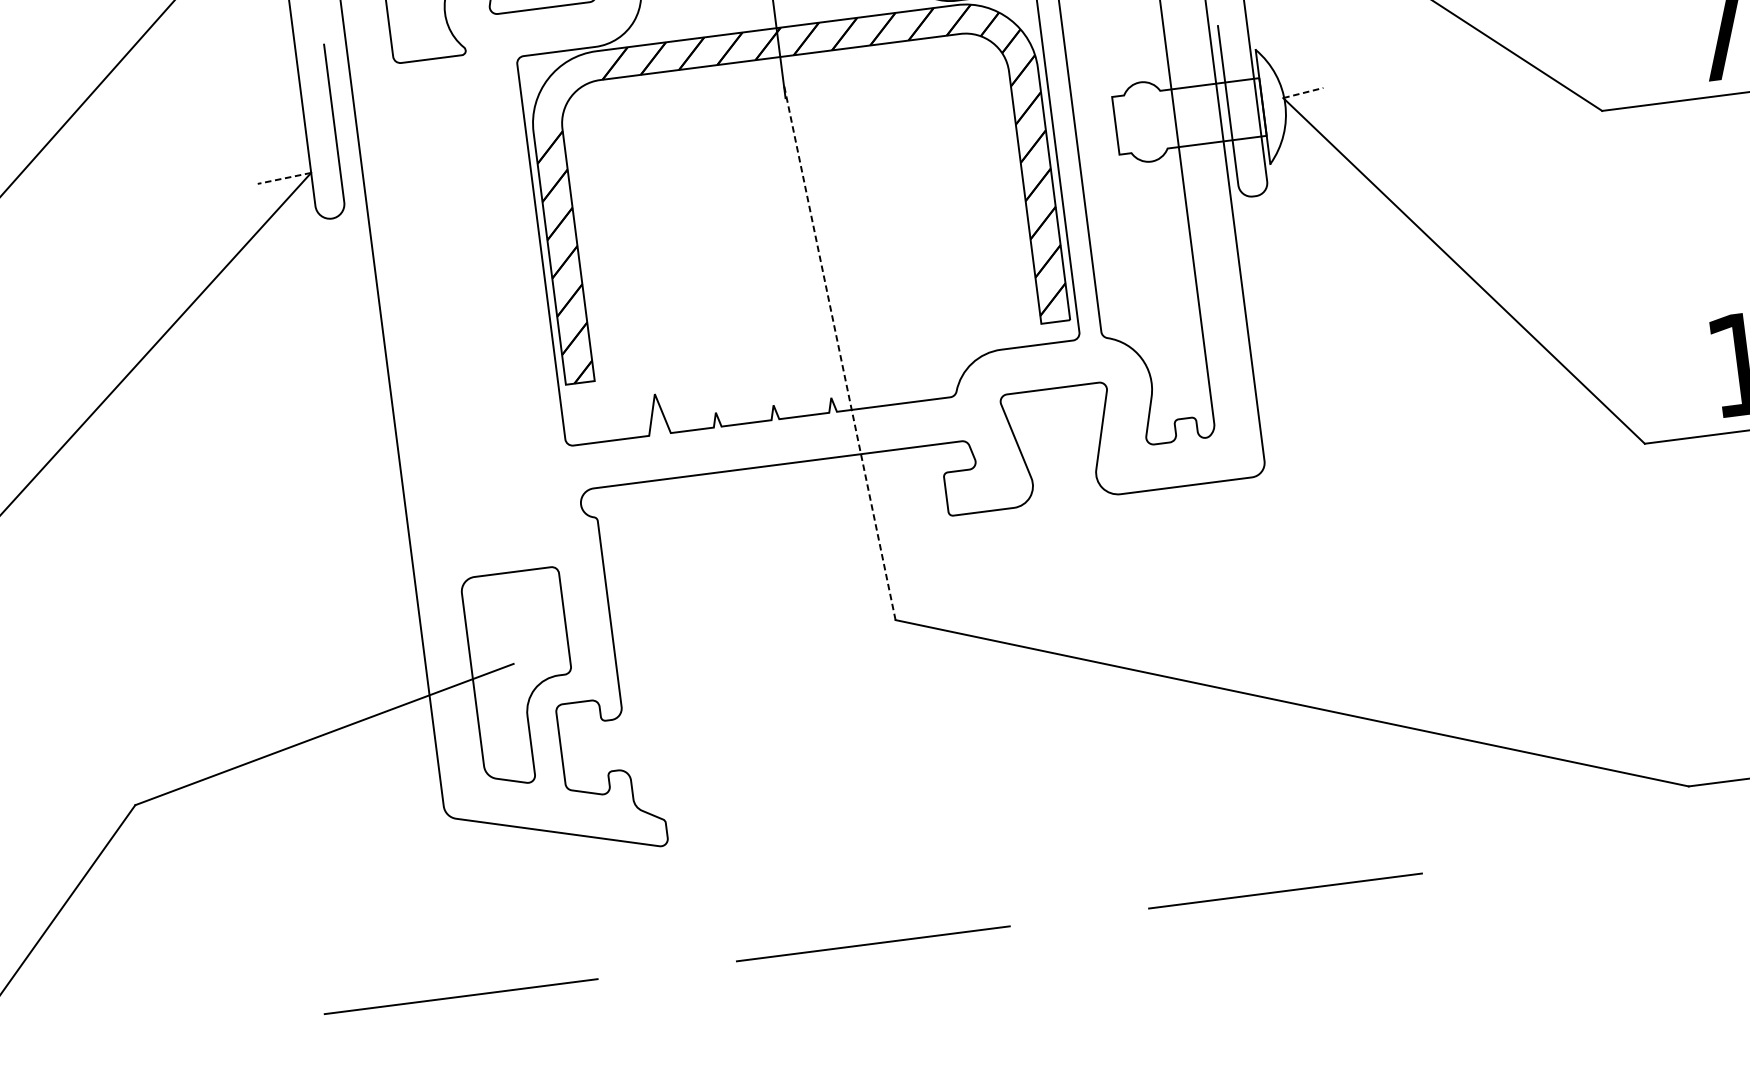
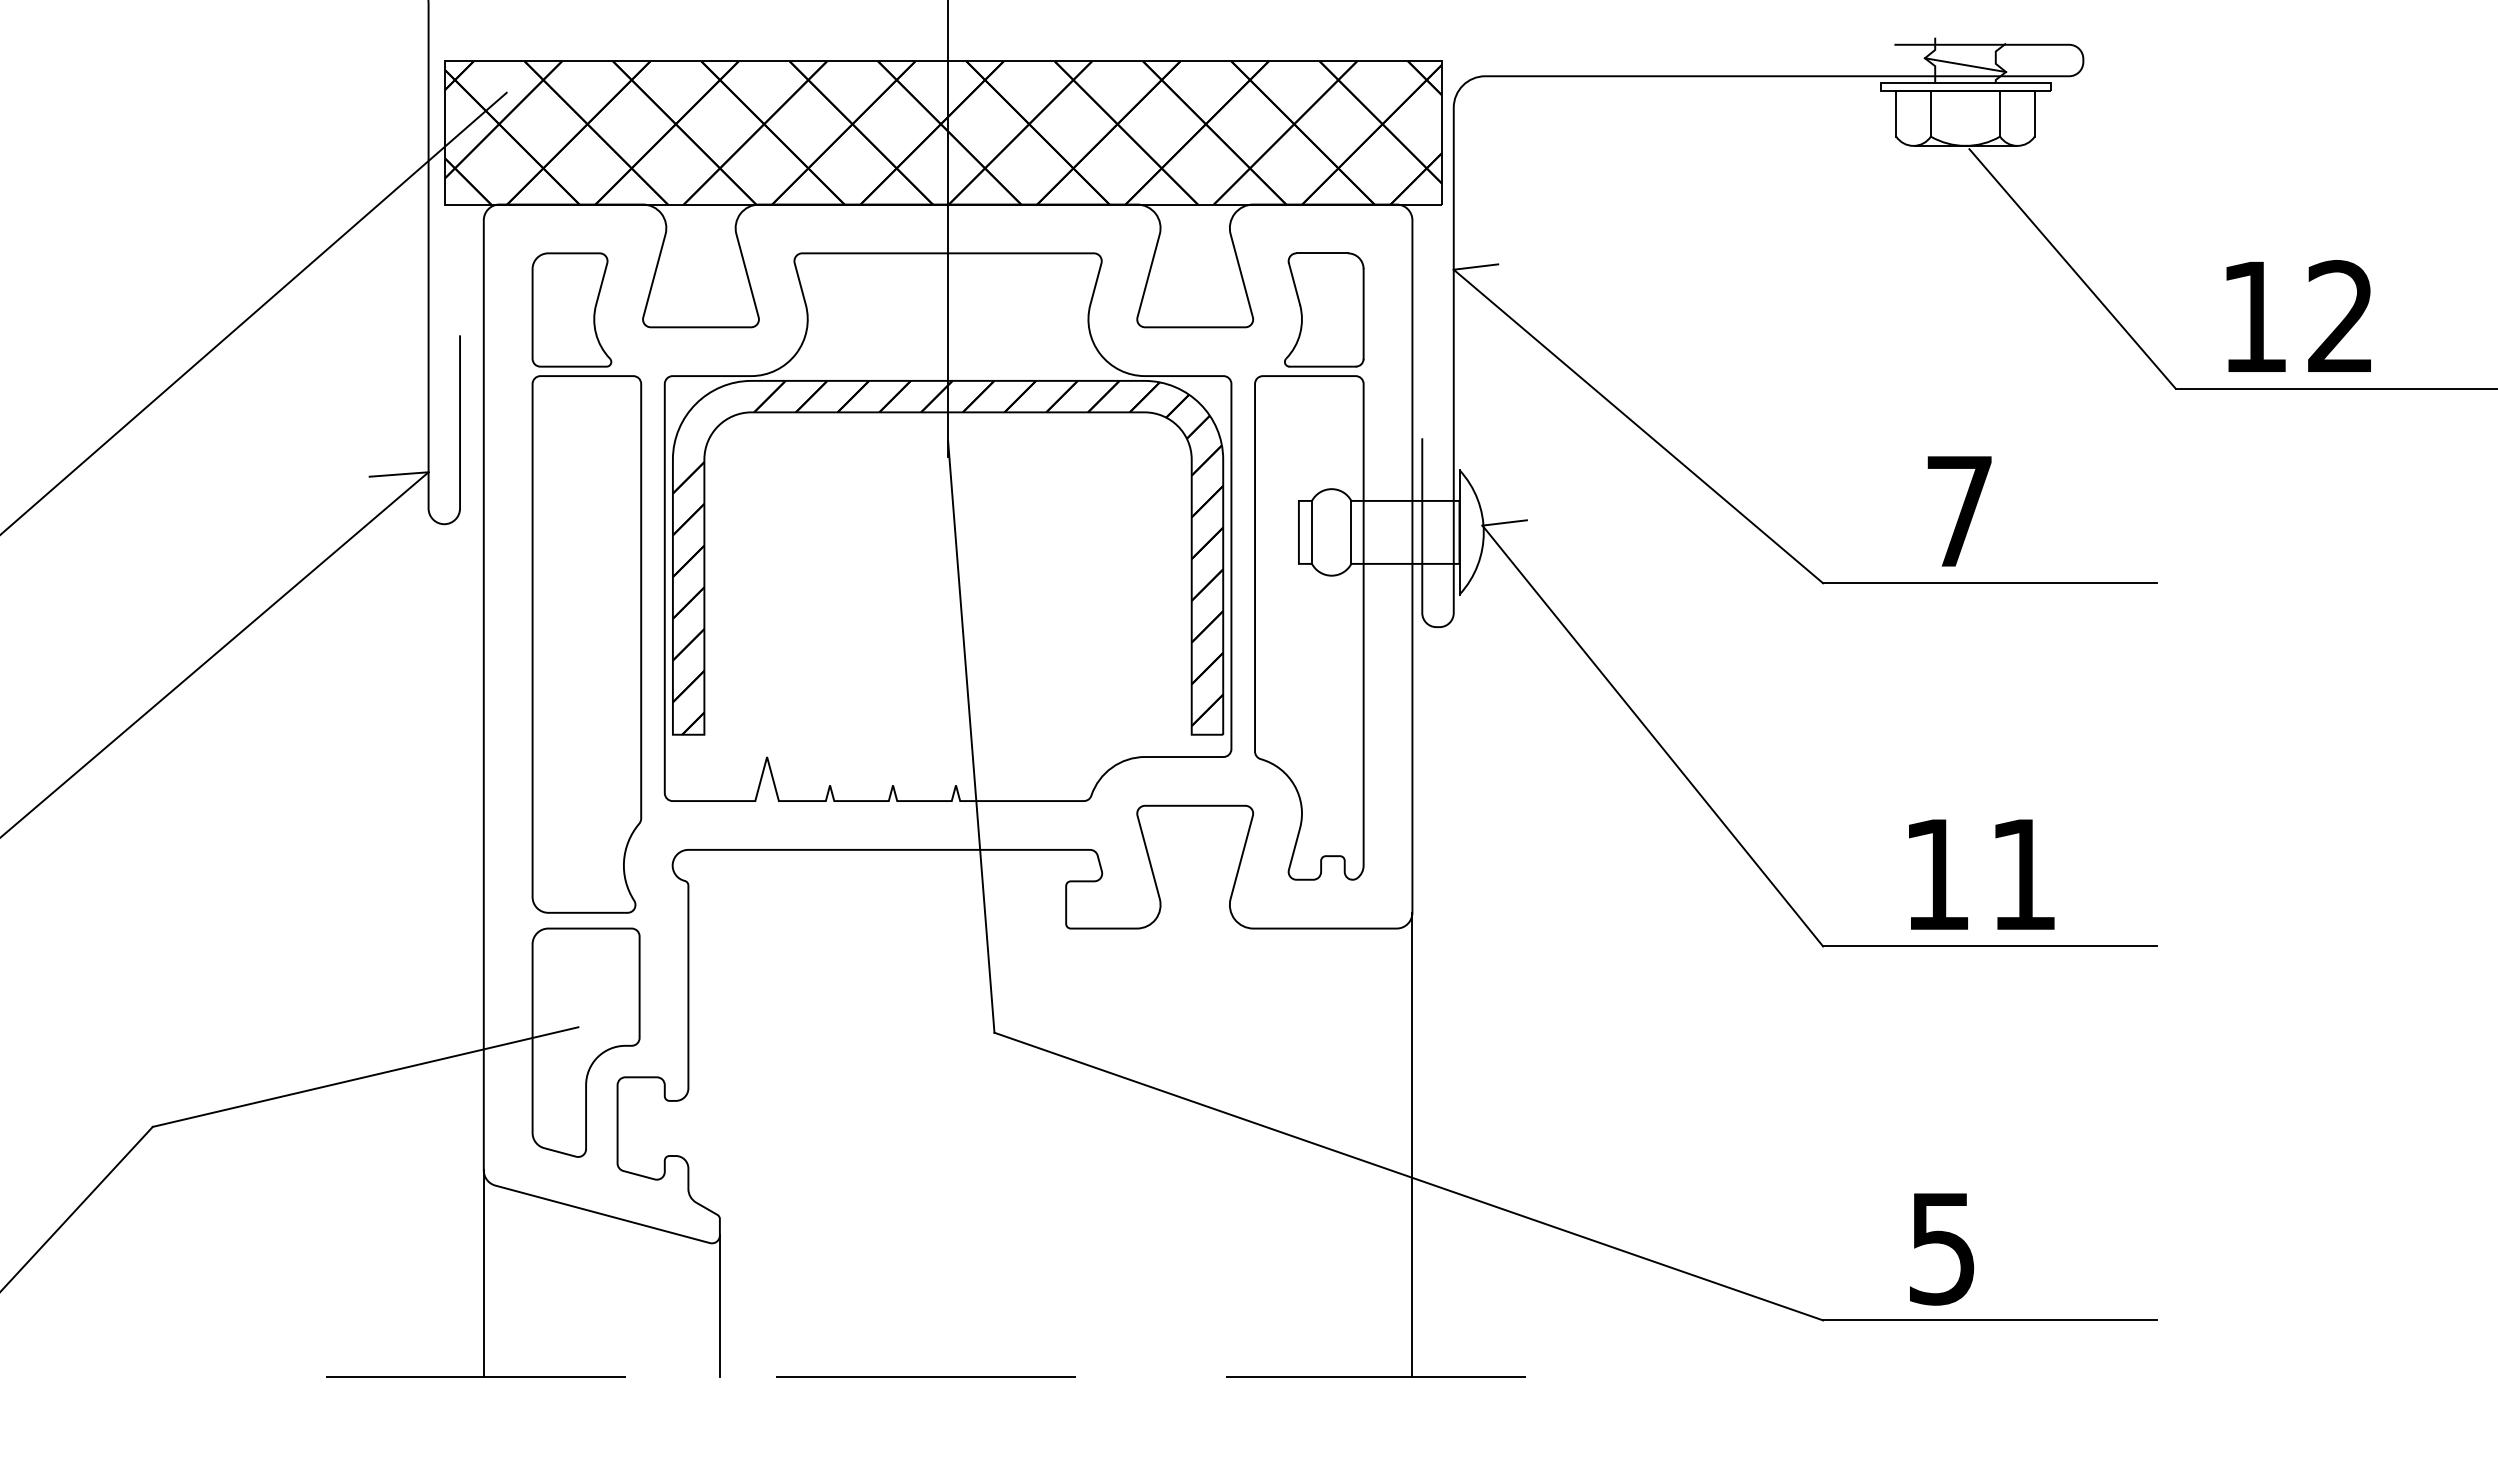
line: (1304, 92) -> (1505, 522), dashed -> solid
line: (1163, 118) -> (1351, 531), added
line: (1128, 123) -> (1312, 531), added
line: (284, 178) -> (399, 474), dashed -> solid
part: (476, 312) -> (586, 644), added
line: (839, 351) -> (971, 736), dashed -> solid
line: (1291, 673) -> (1412, 1144), added
line: (455, 900) -> (483, 1273), added
line: (675, 903) -> (719, 1306), added

